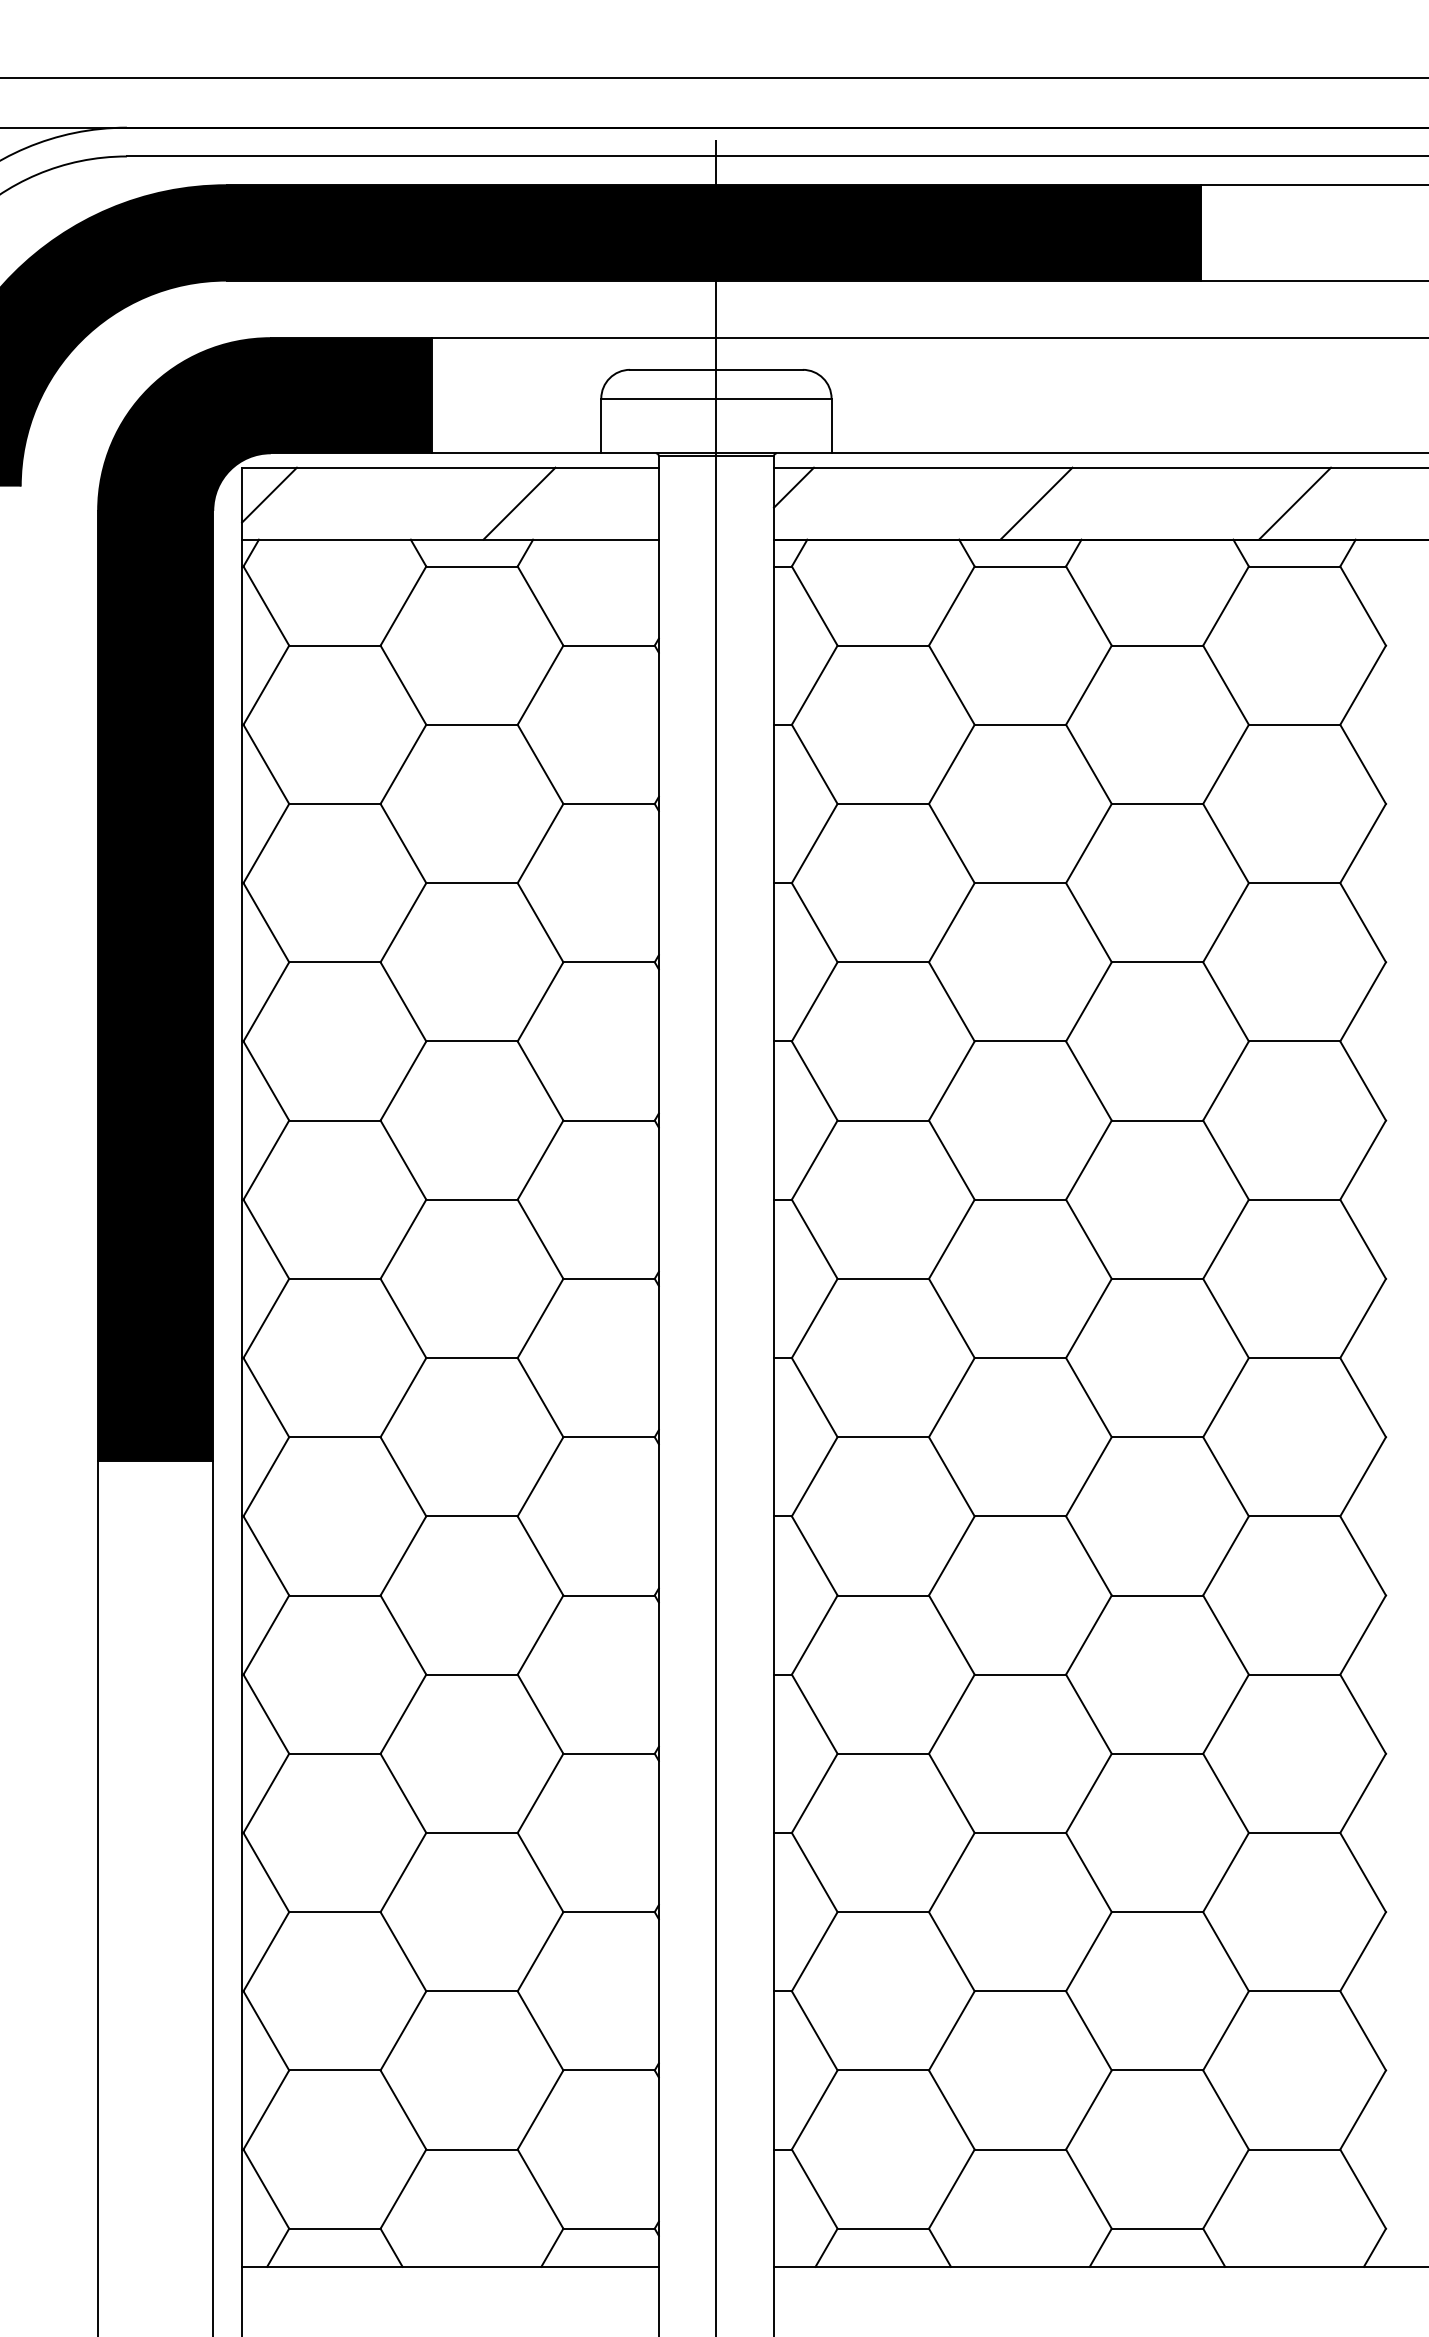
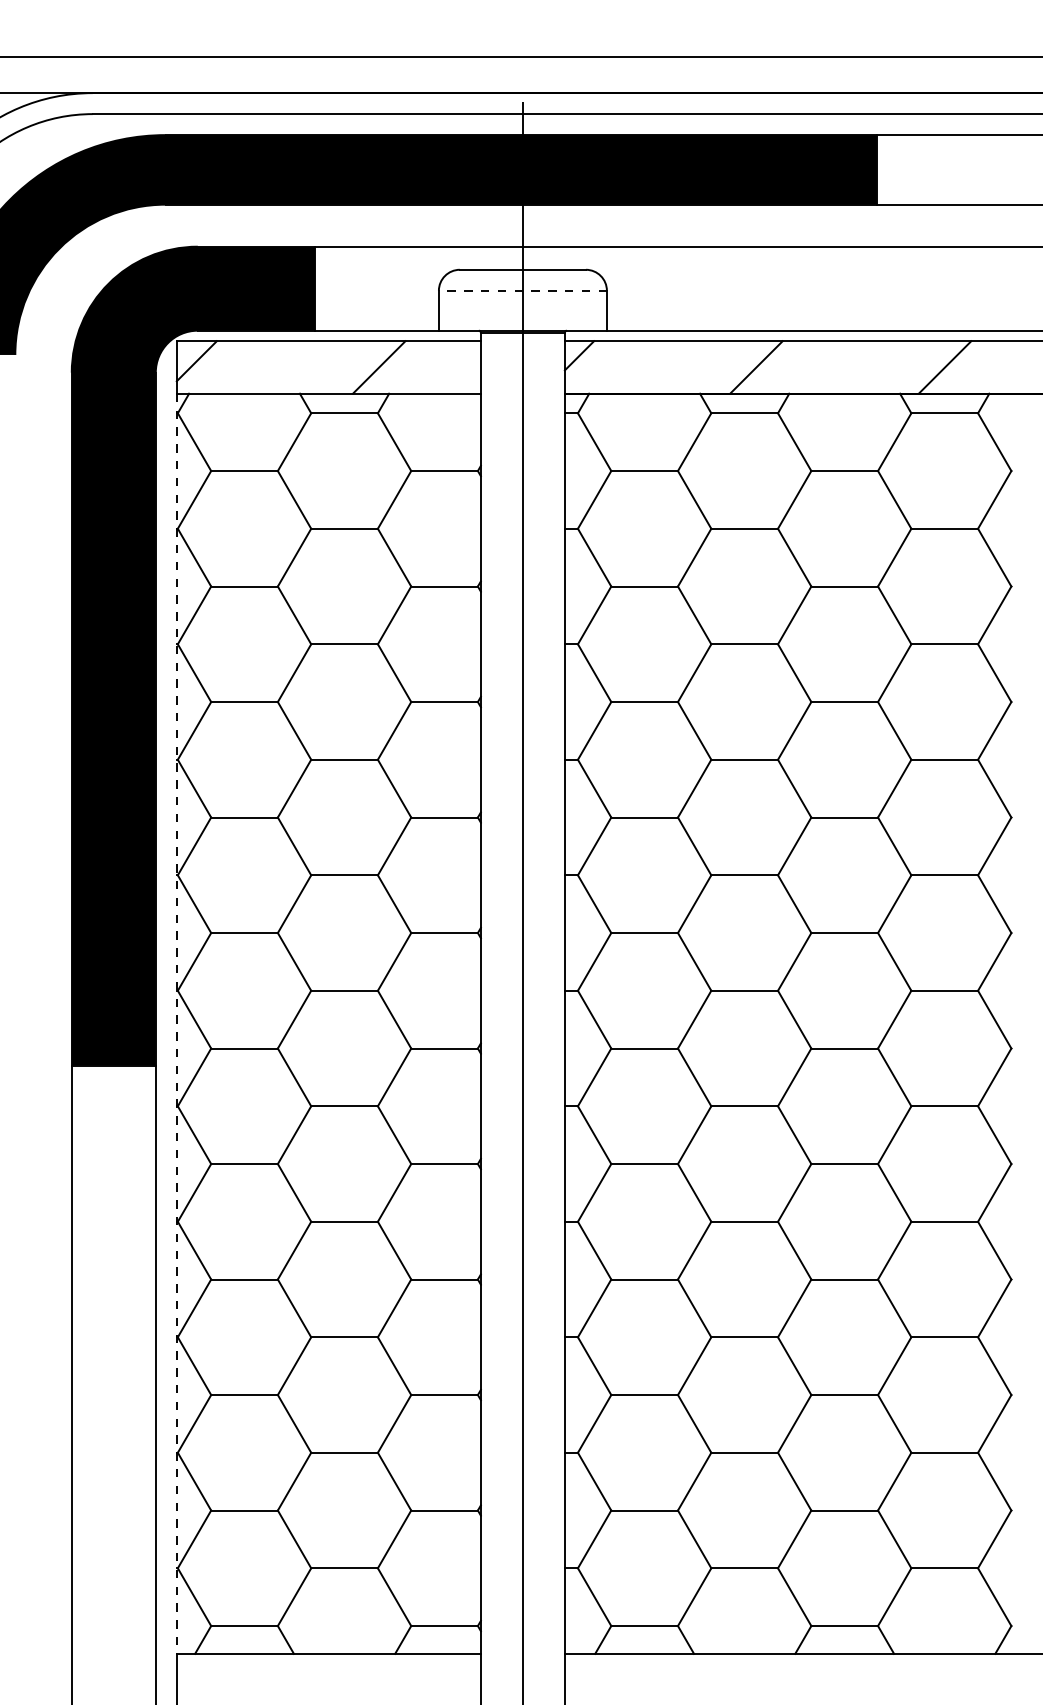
line: (715, 398) -> (522, 290), solid -> dashed
line: (242, 1403) -> (177, 1023), solid -> dashed

